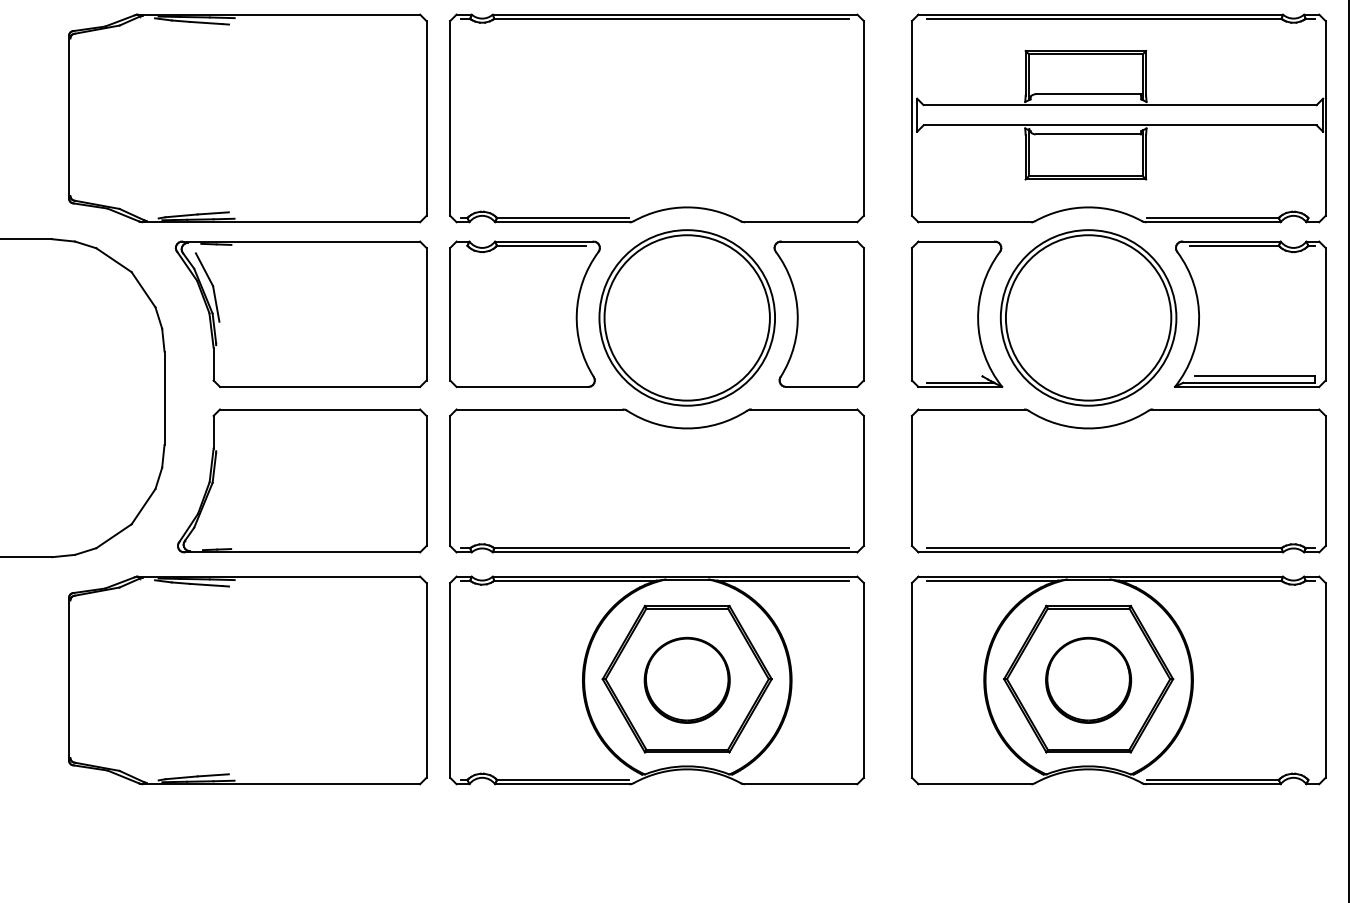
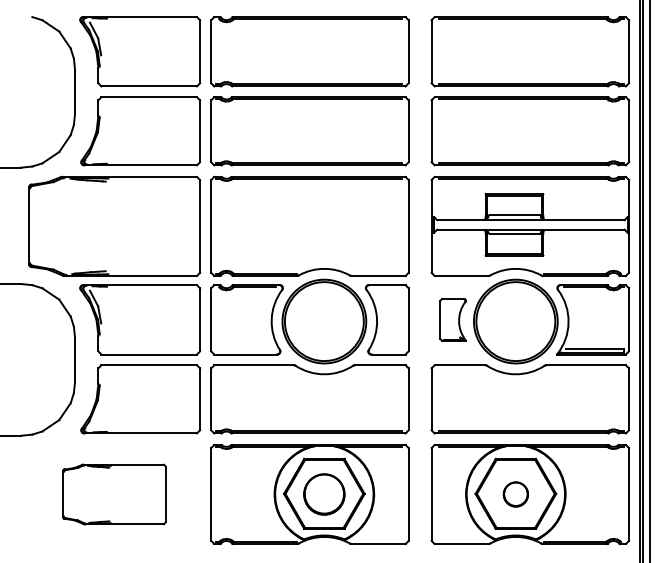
part: (955, 313) -> (452, 319), size x0.6
part: (247, 680) -> (114, 494), size x0.6
part: (1087, 680) -> (515, 494), size x0.6

